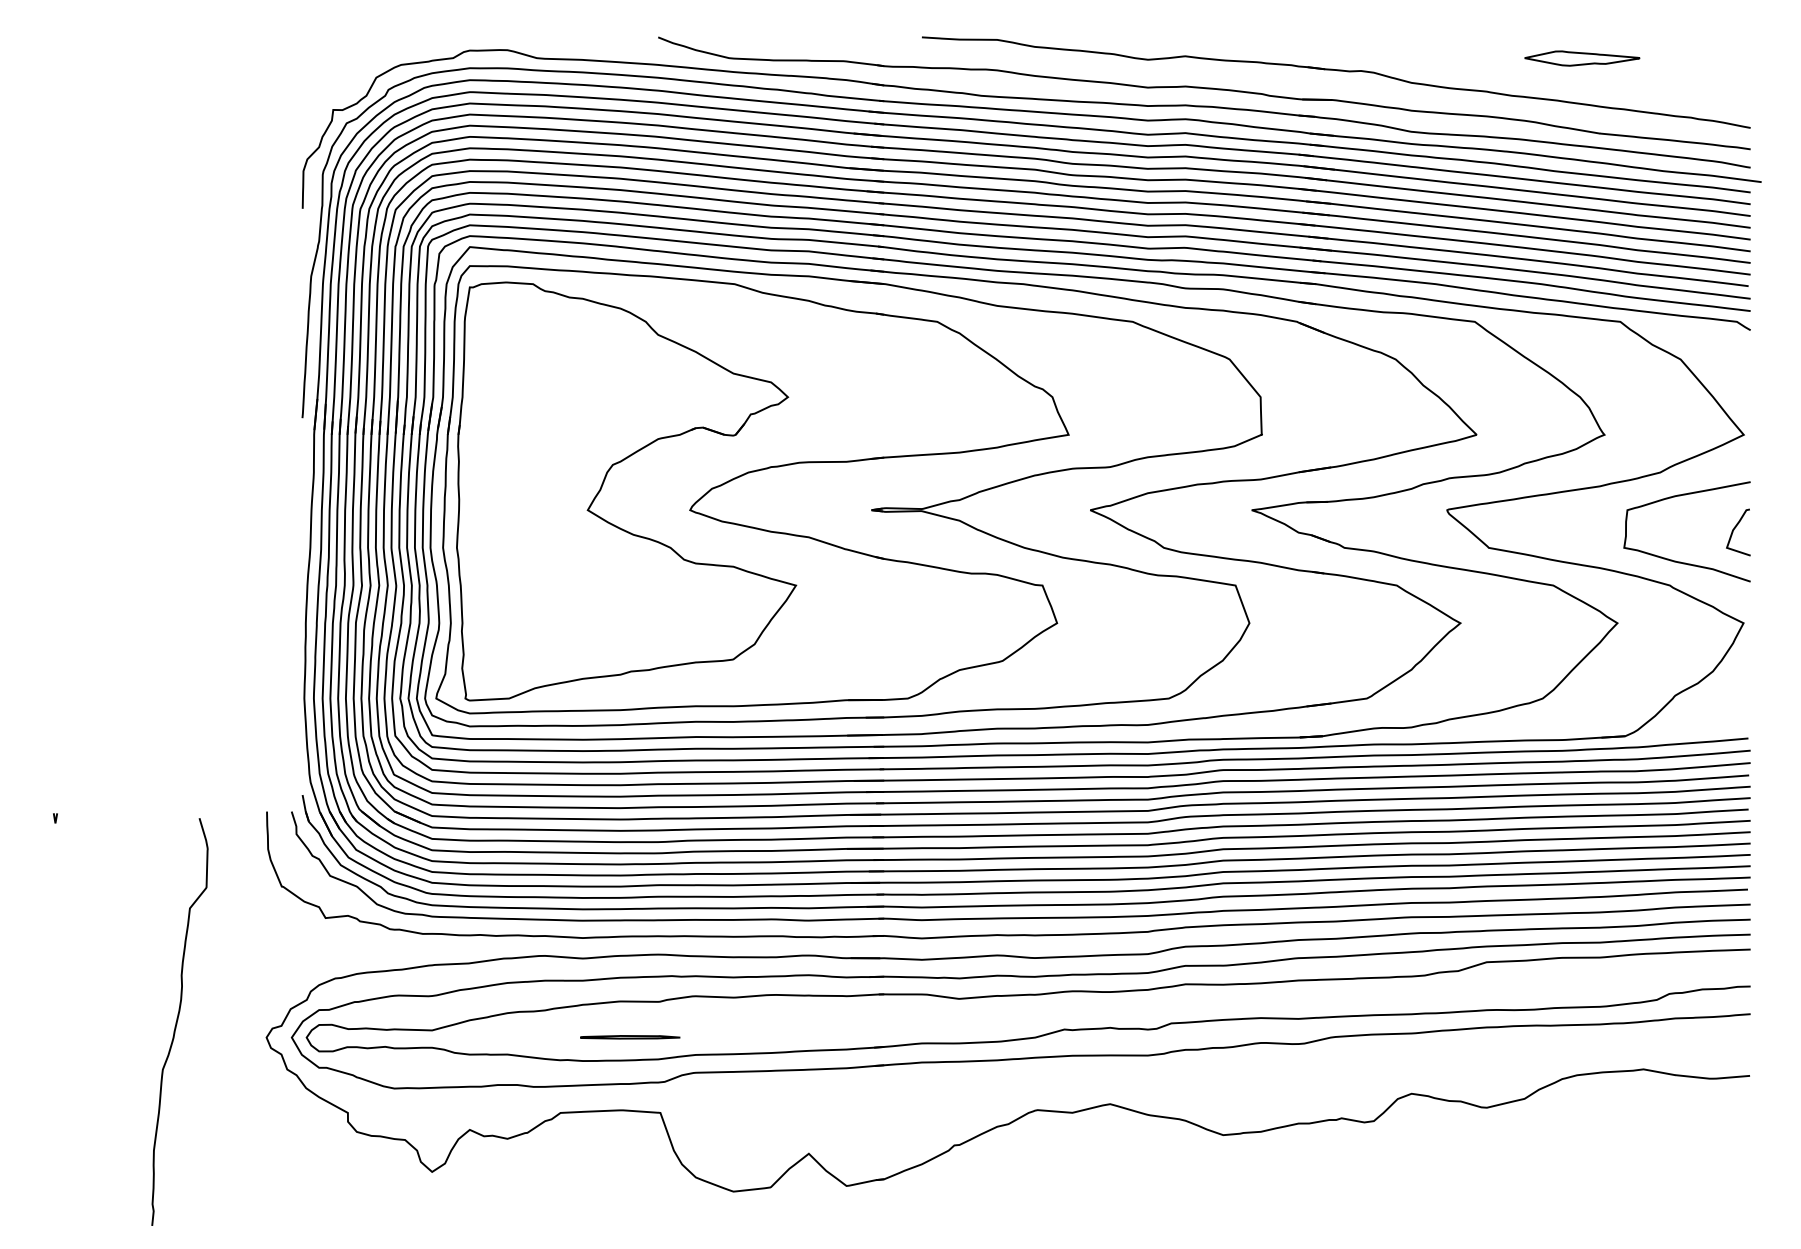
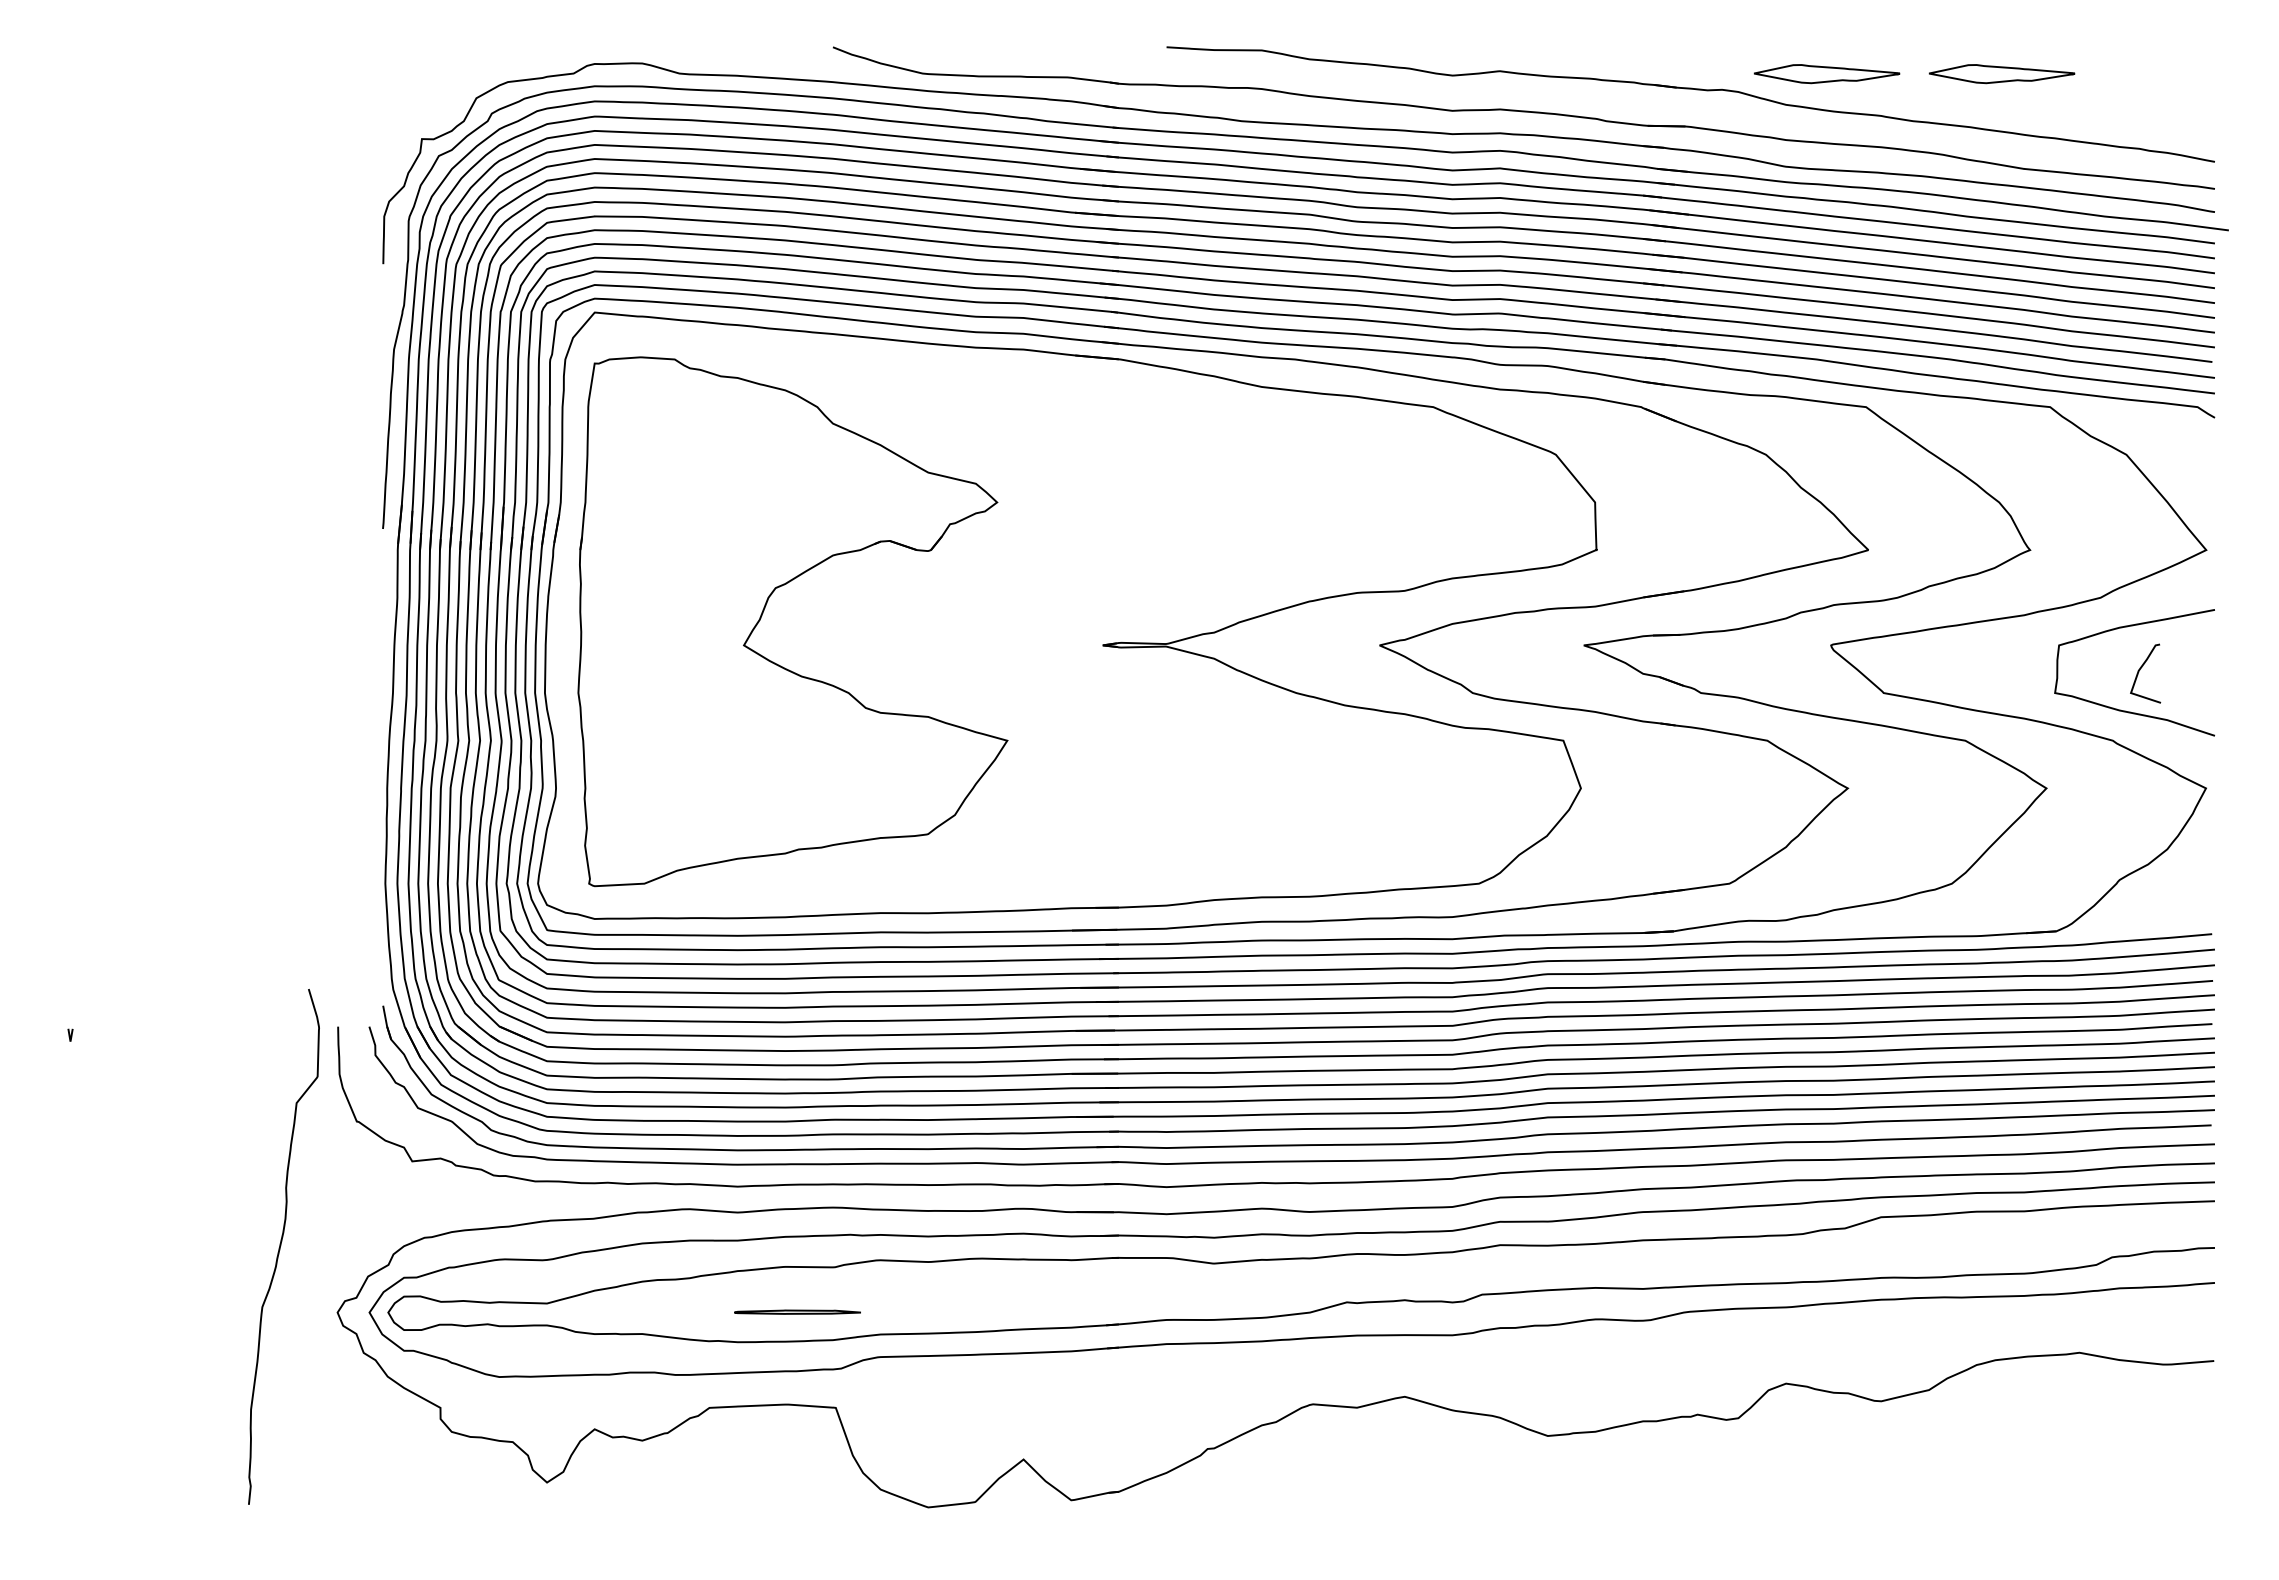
part: (1443, 58) -> (1826, 74), added
part: (747, 473) -> (946, 599), removed
curve: (1734, 530) -> (2140, 670), moved
curve: (177, 1020) -> (281, 1245), moved

